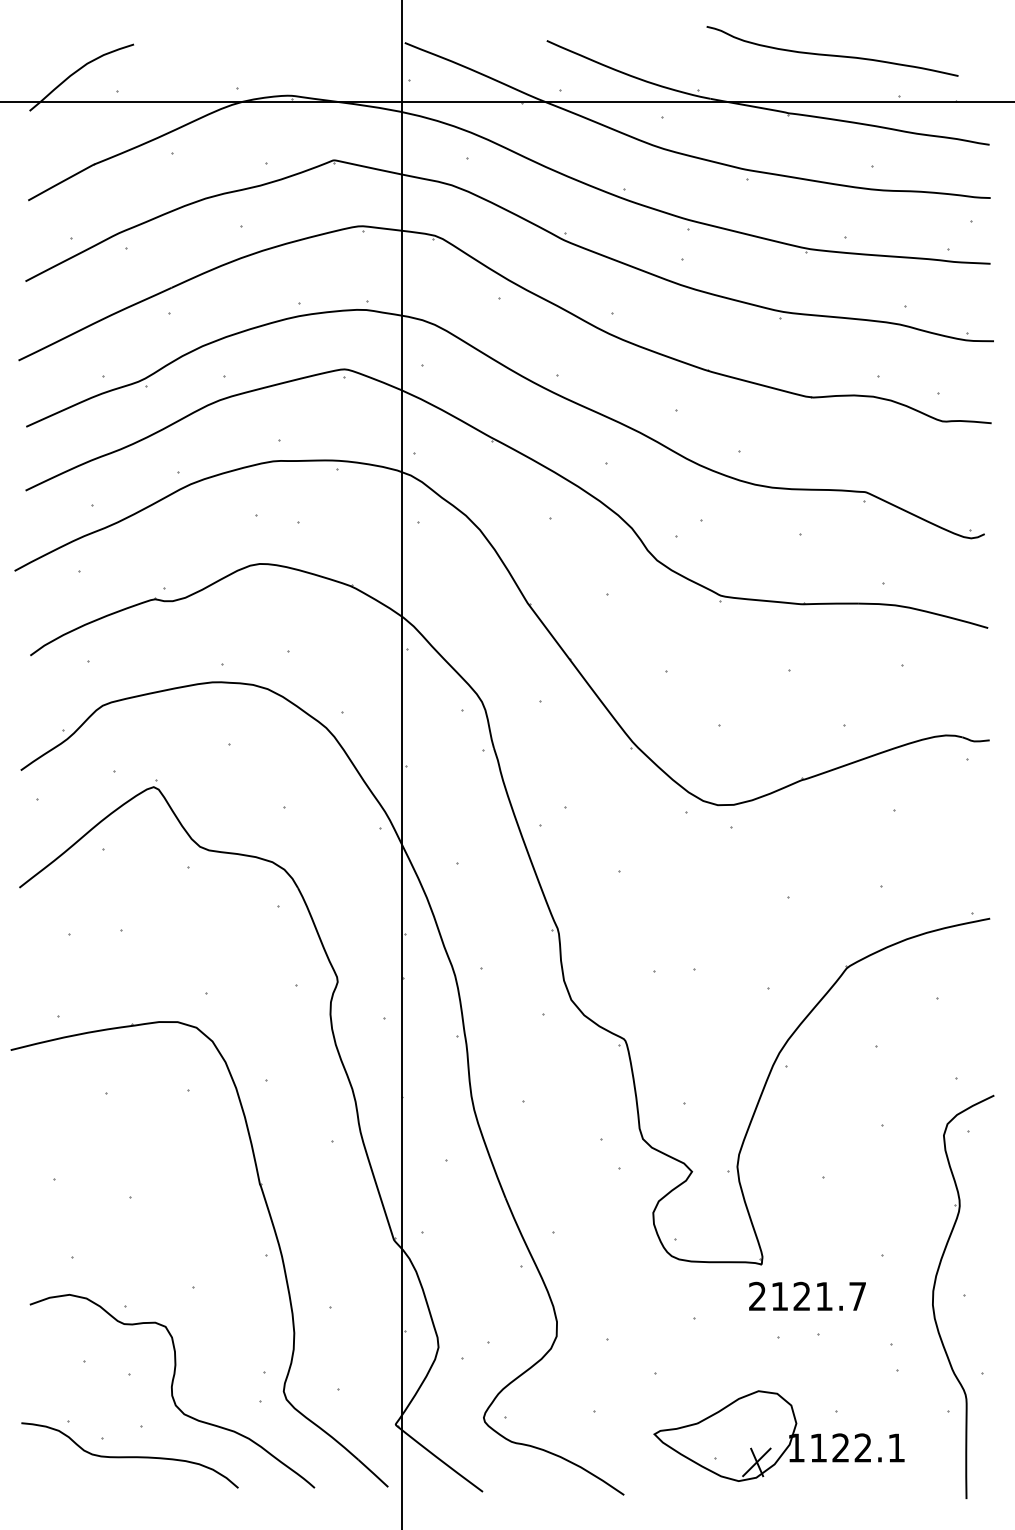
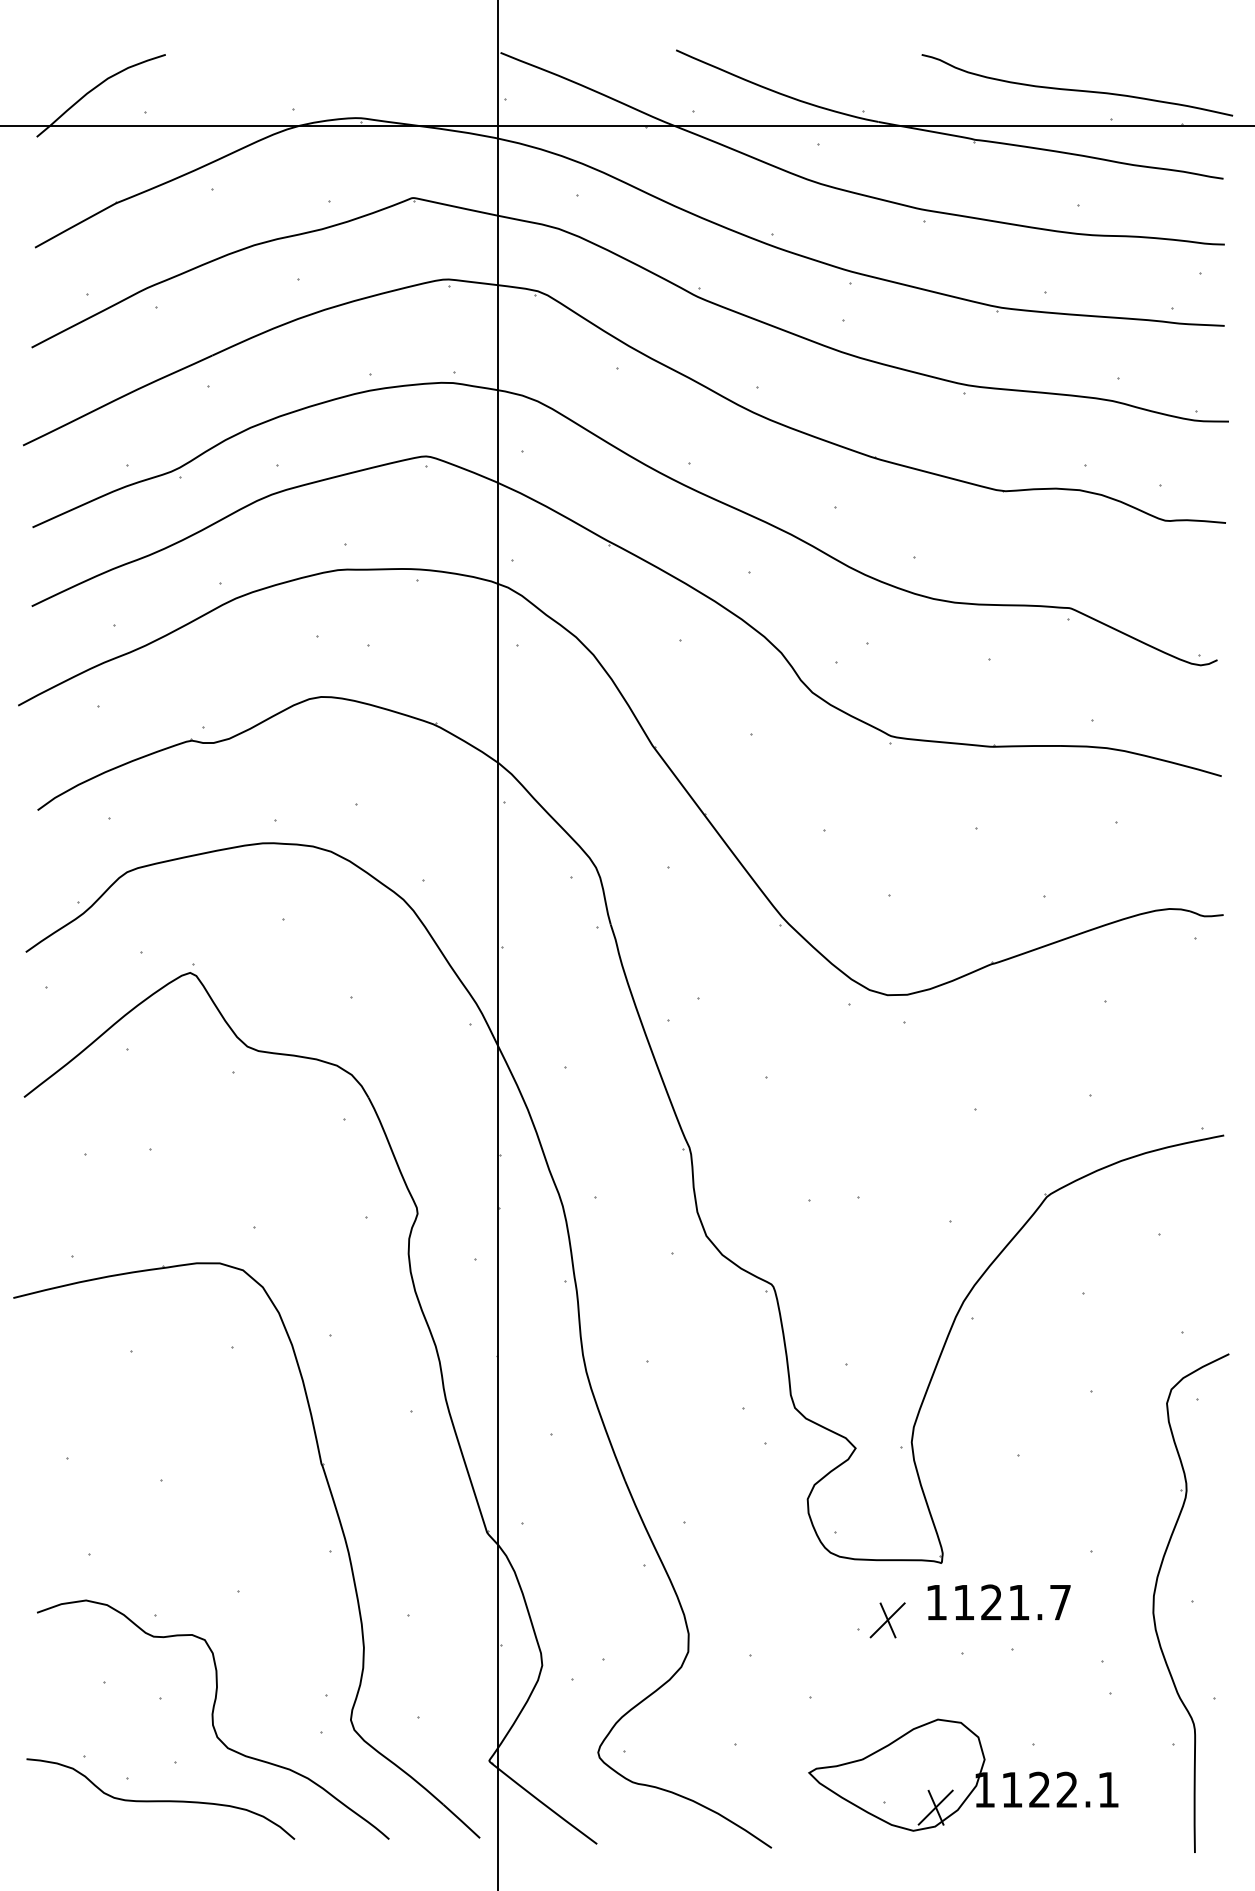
curve: (832, 54) -> (1077, 89), moved
text: (757, 1296) -> (936, 1602), 2121.7 -> 1121.7
part: (717, 1311) -> (887, 1620), added

